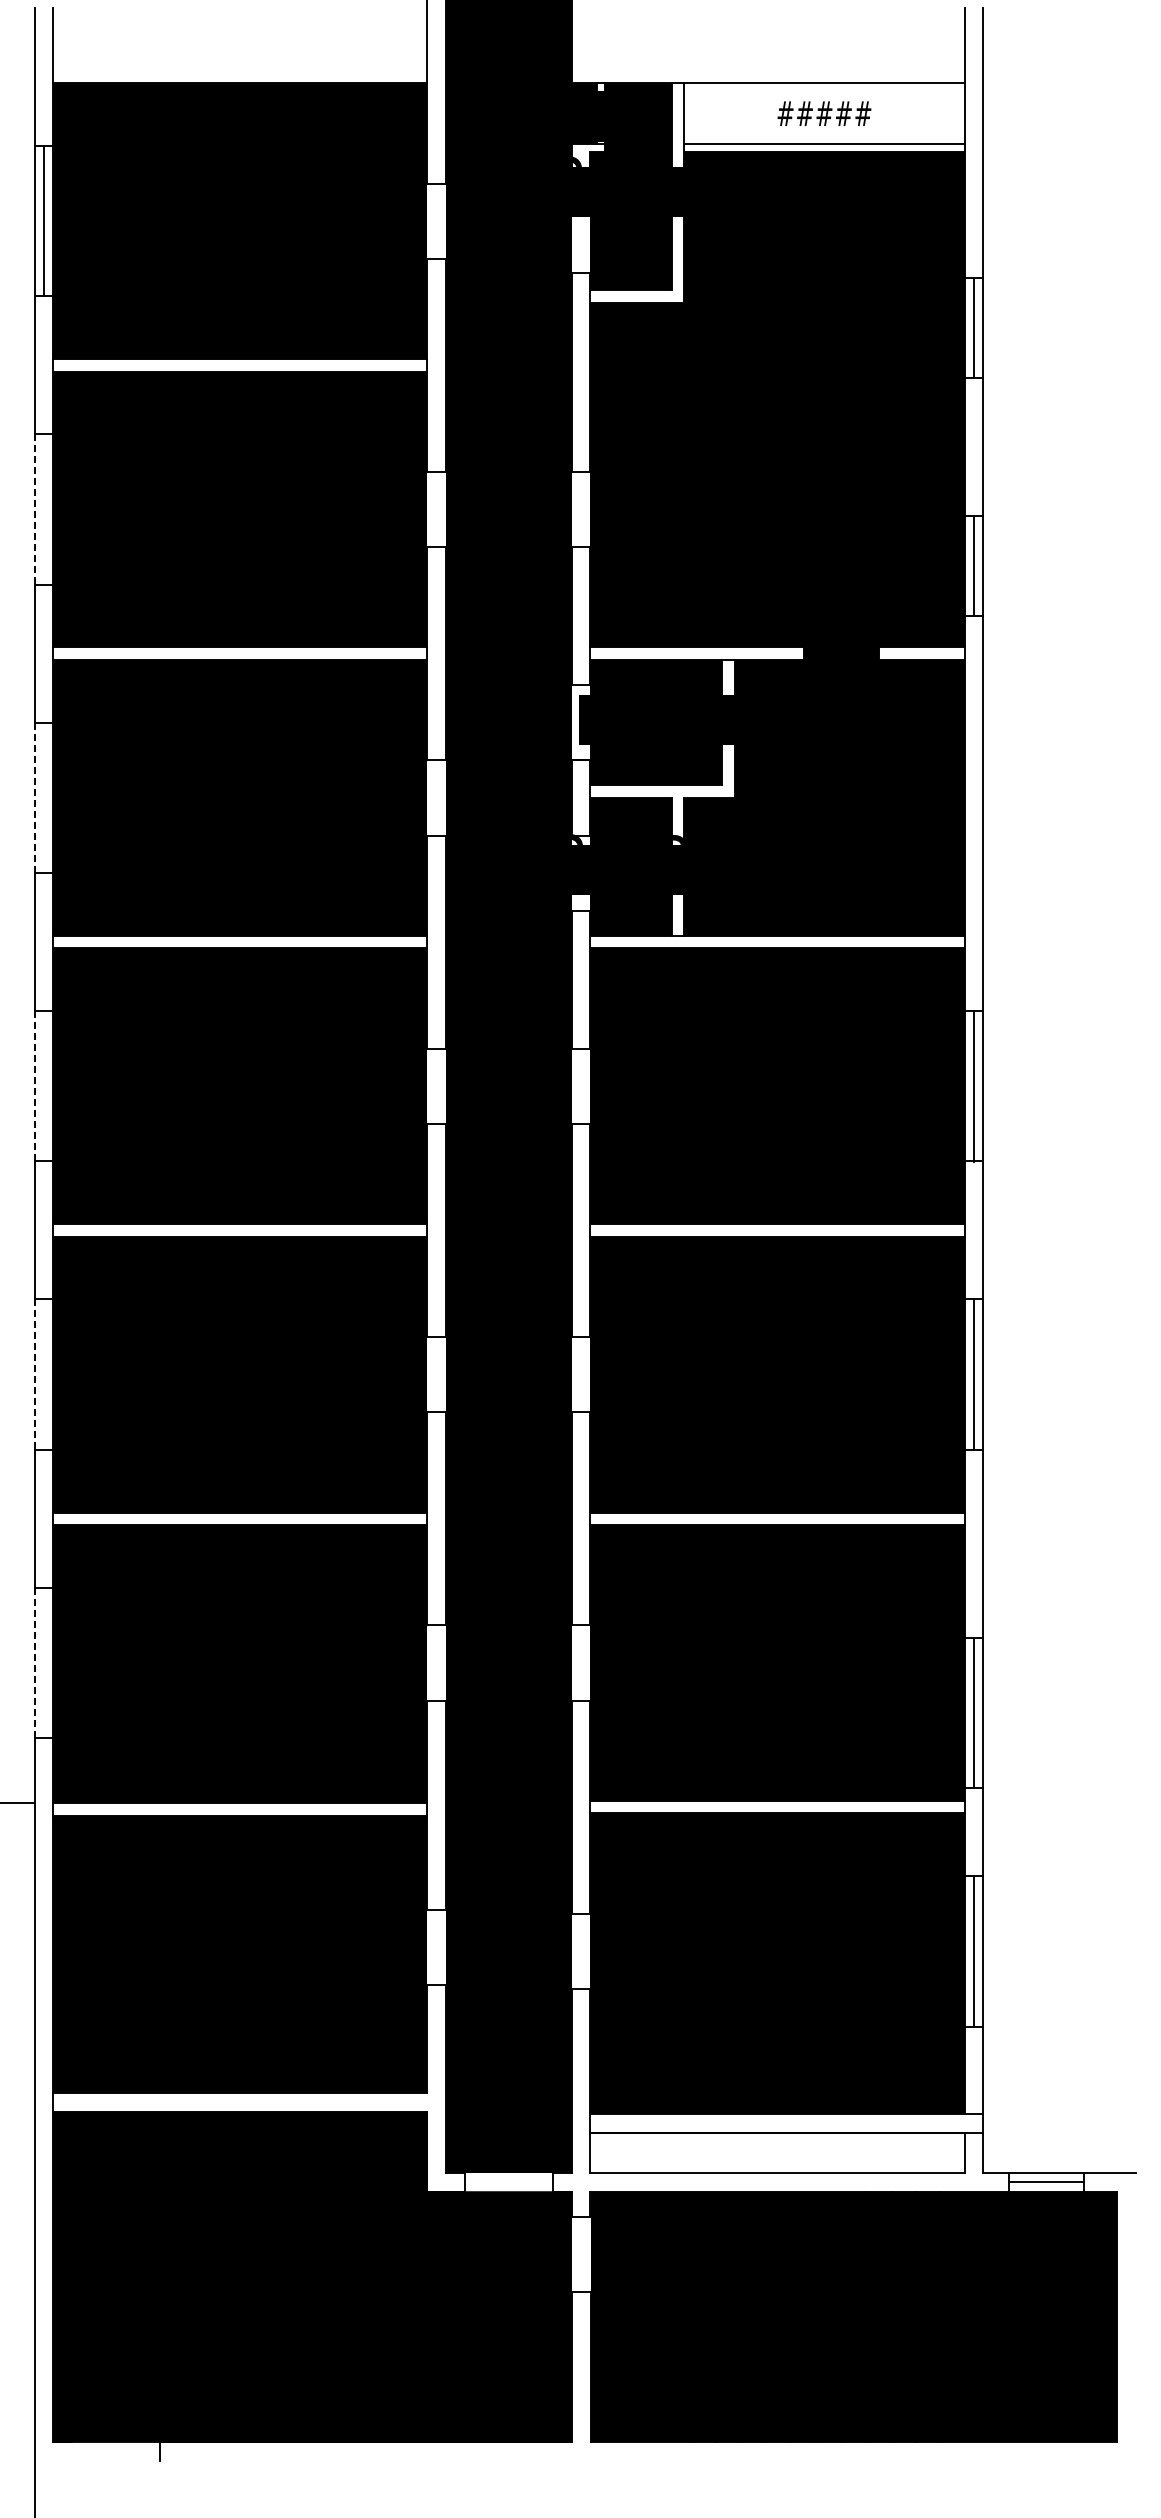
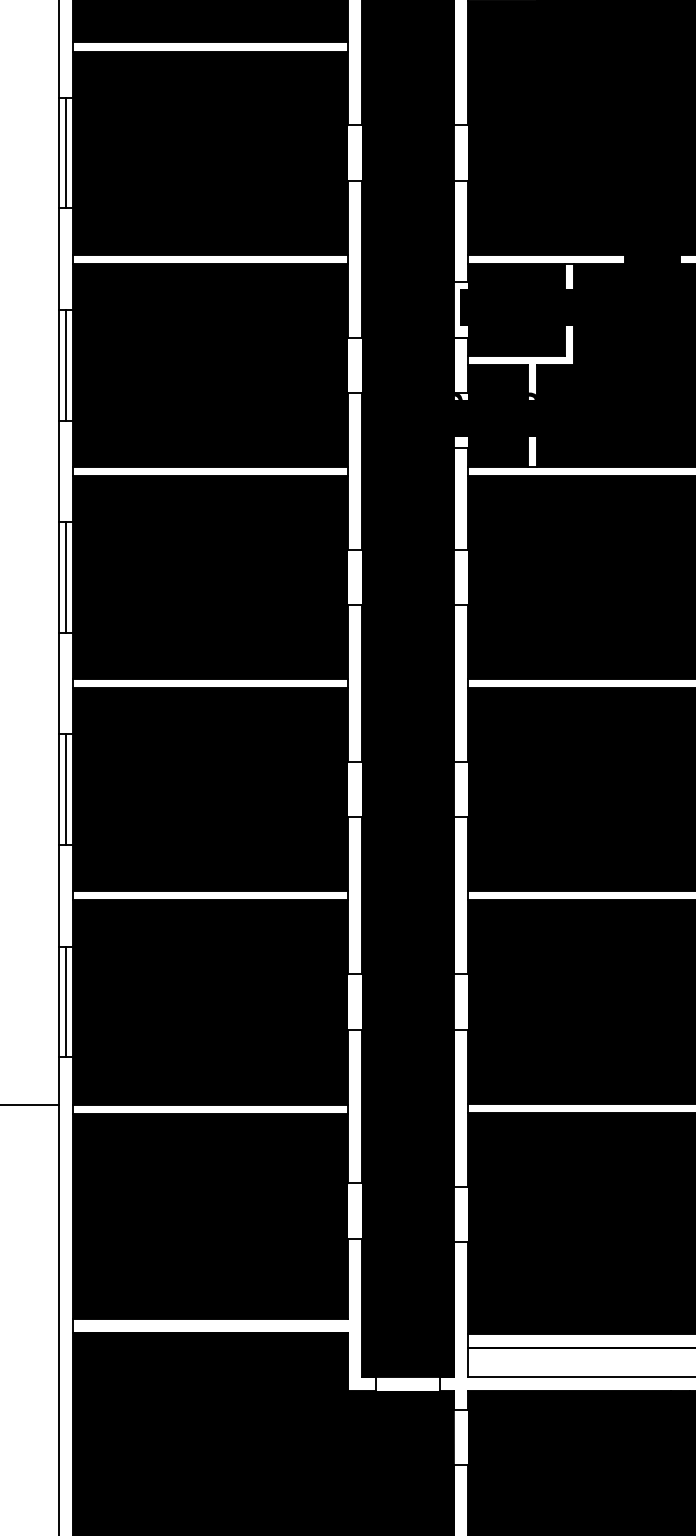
line: (44, 509) -> (66, 153), added
line: (34, 510) -> (59, 153), dashed -> solid
line: (44, 797) -> (66, 364), added
line: (34, 798) -> (59, 365), dashed -> solid
line: (34, 1086) -> (59, 577), dashed -> solid
line: (44, 1086) -> (66, 577), added
line: (44, 1374) -> (66, 789), added
line: (34, 1375) -> (59, 790), dashed -> solid
line: (44, 1662) -> (66, 1001), added
line: (34, 1663) -> (59, 1002), dashed -> solid

